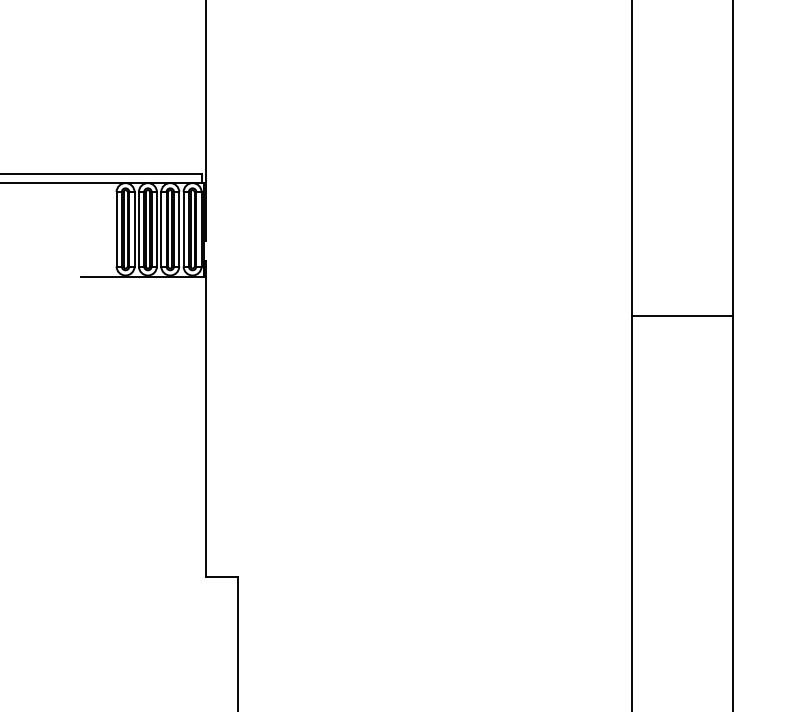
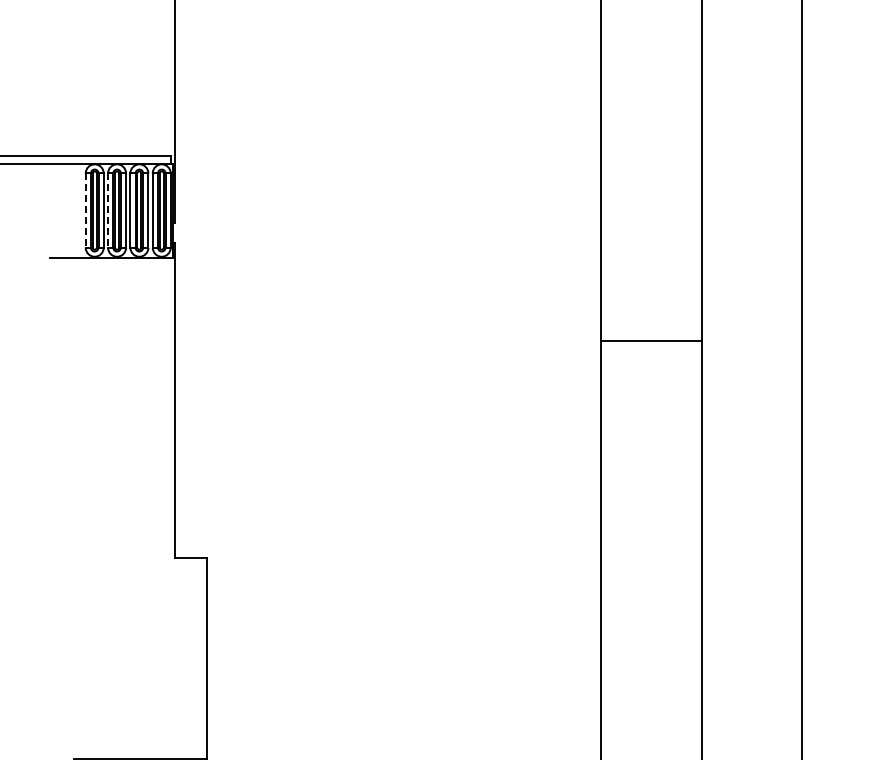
line: (116, 230) -> (85, 211), solid -> dashed
line: (139, 230) -> (108, 211), solid -> dashed
line: (682, 316) -> (651, 340), moved

